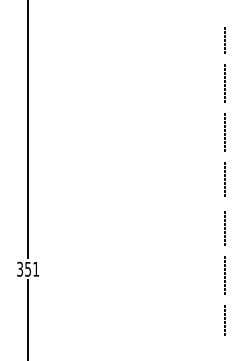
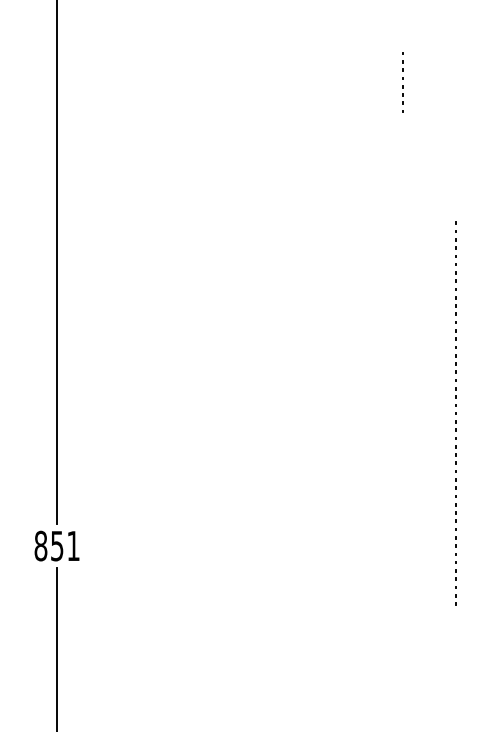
line: (224, 40) -> (402, 78), moved
line: (224, 82) -> (455, 167), removed
text: (20, 269) -> (41, 546), 351 -> 851
line: (224, 319) -> (455, 647), removed

